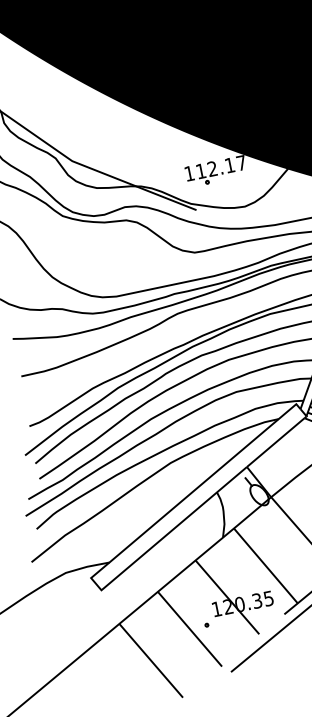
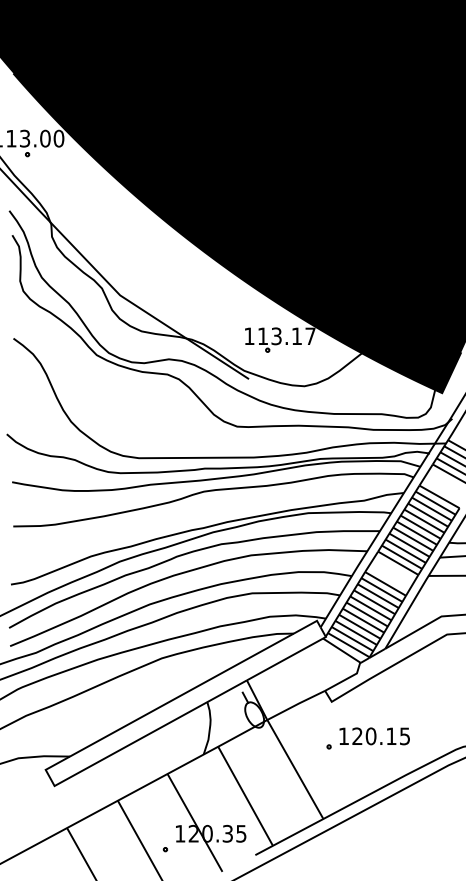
text: (212, 169) -> (276, 336), 112.17 -> 113.17

